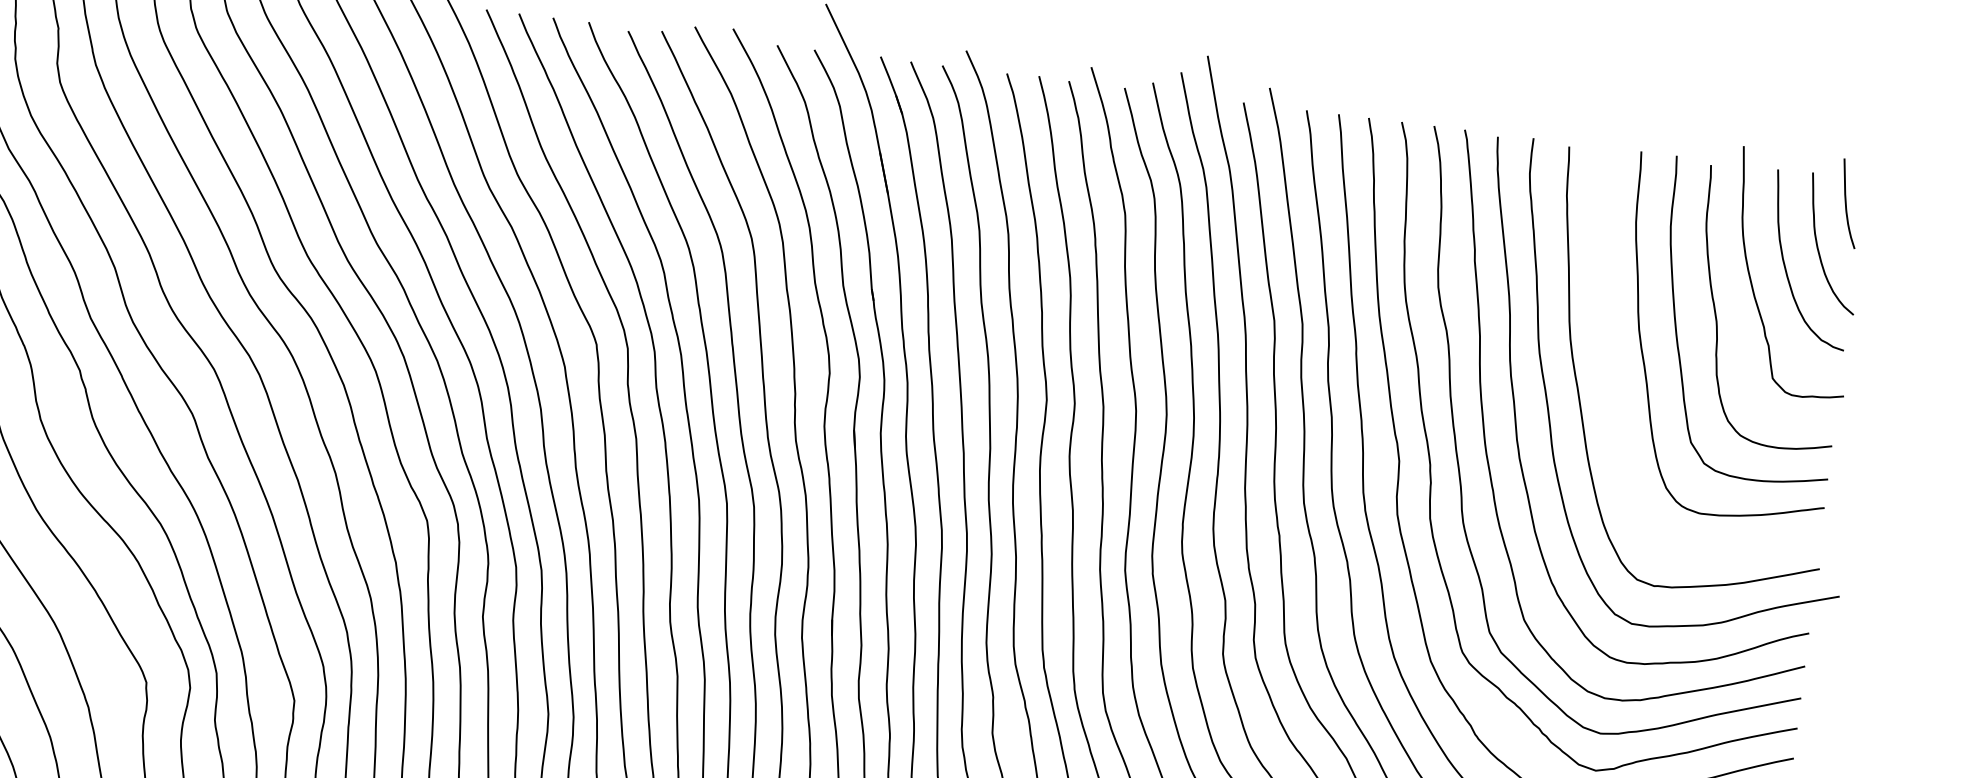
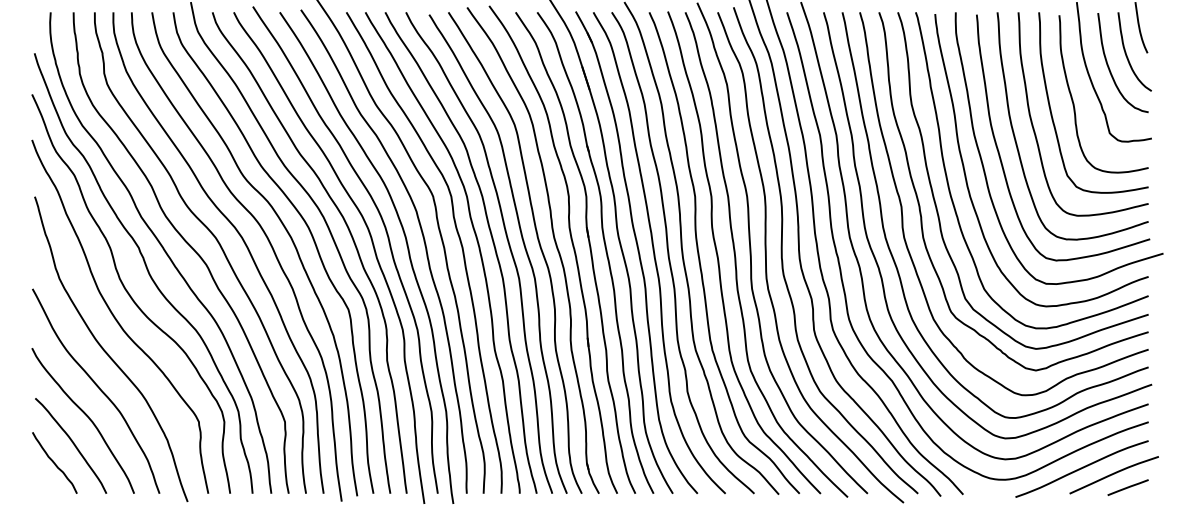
curve: (1611, 369) -> (1016, 139), added

